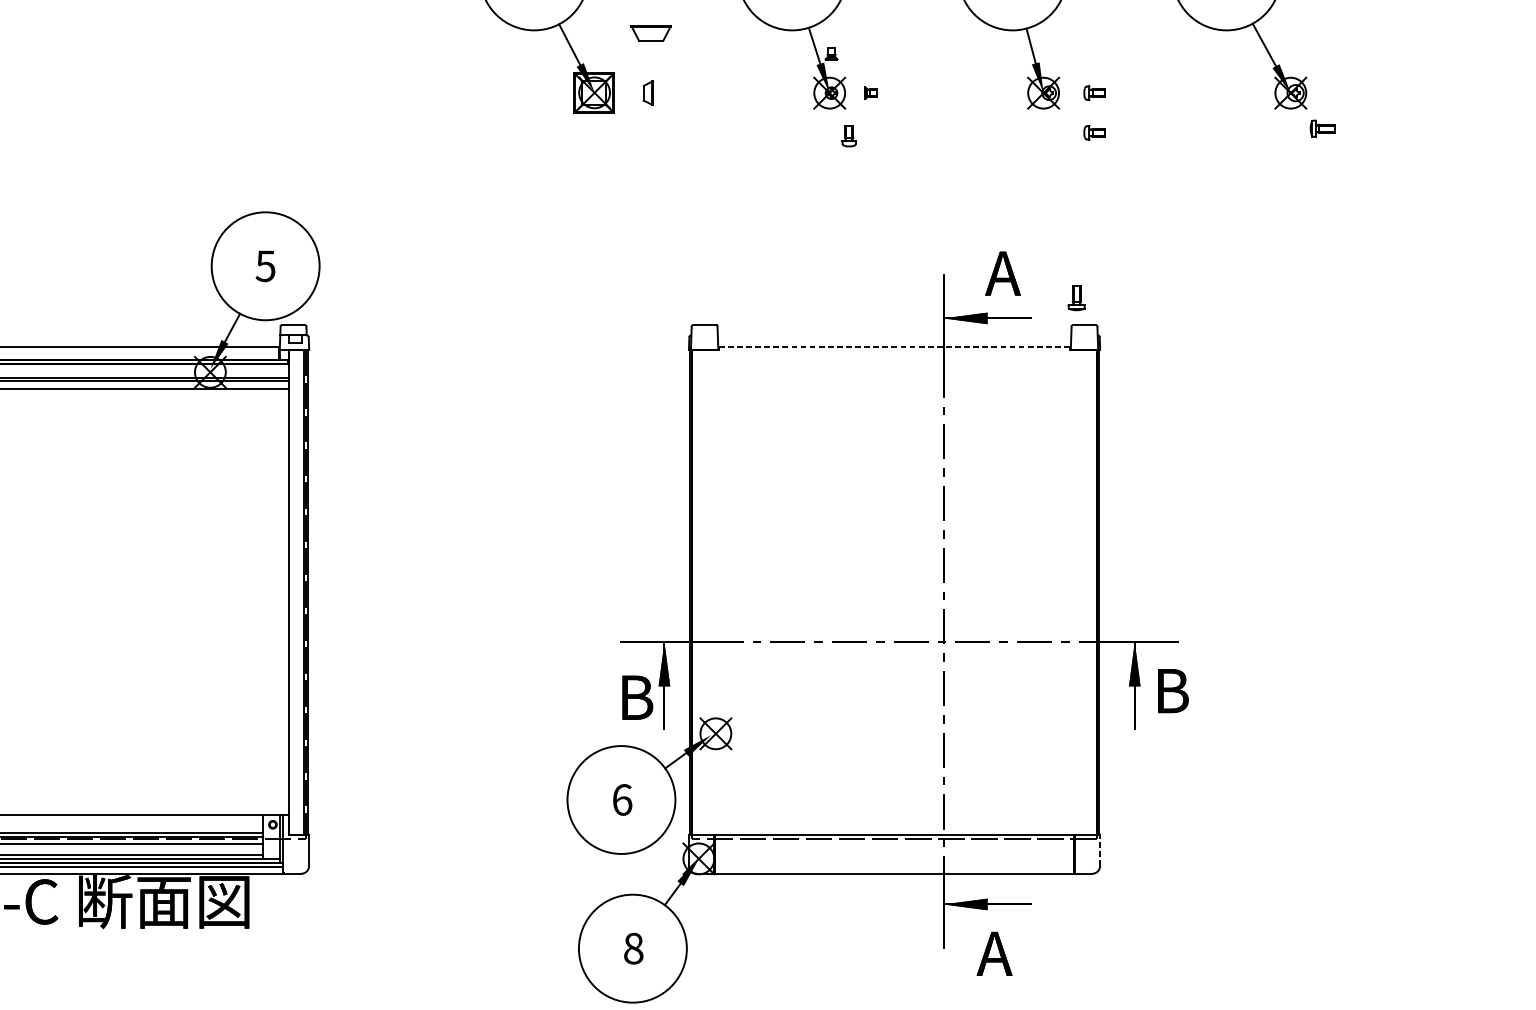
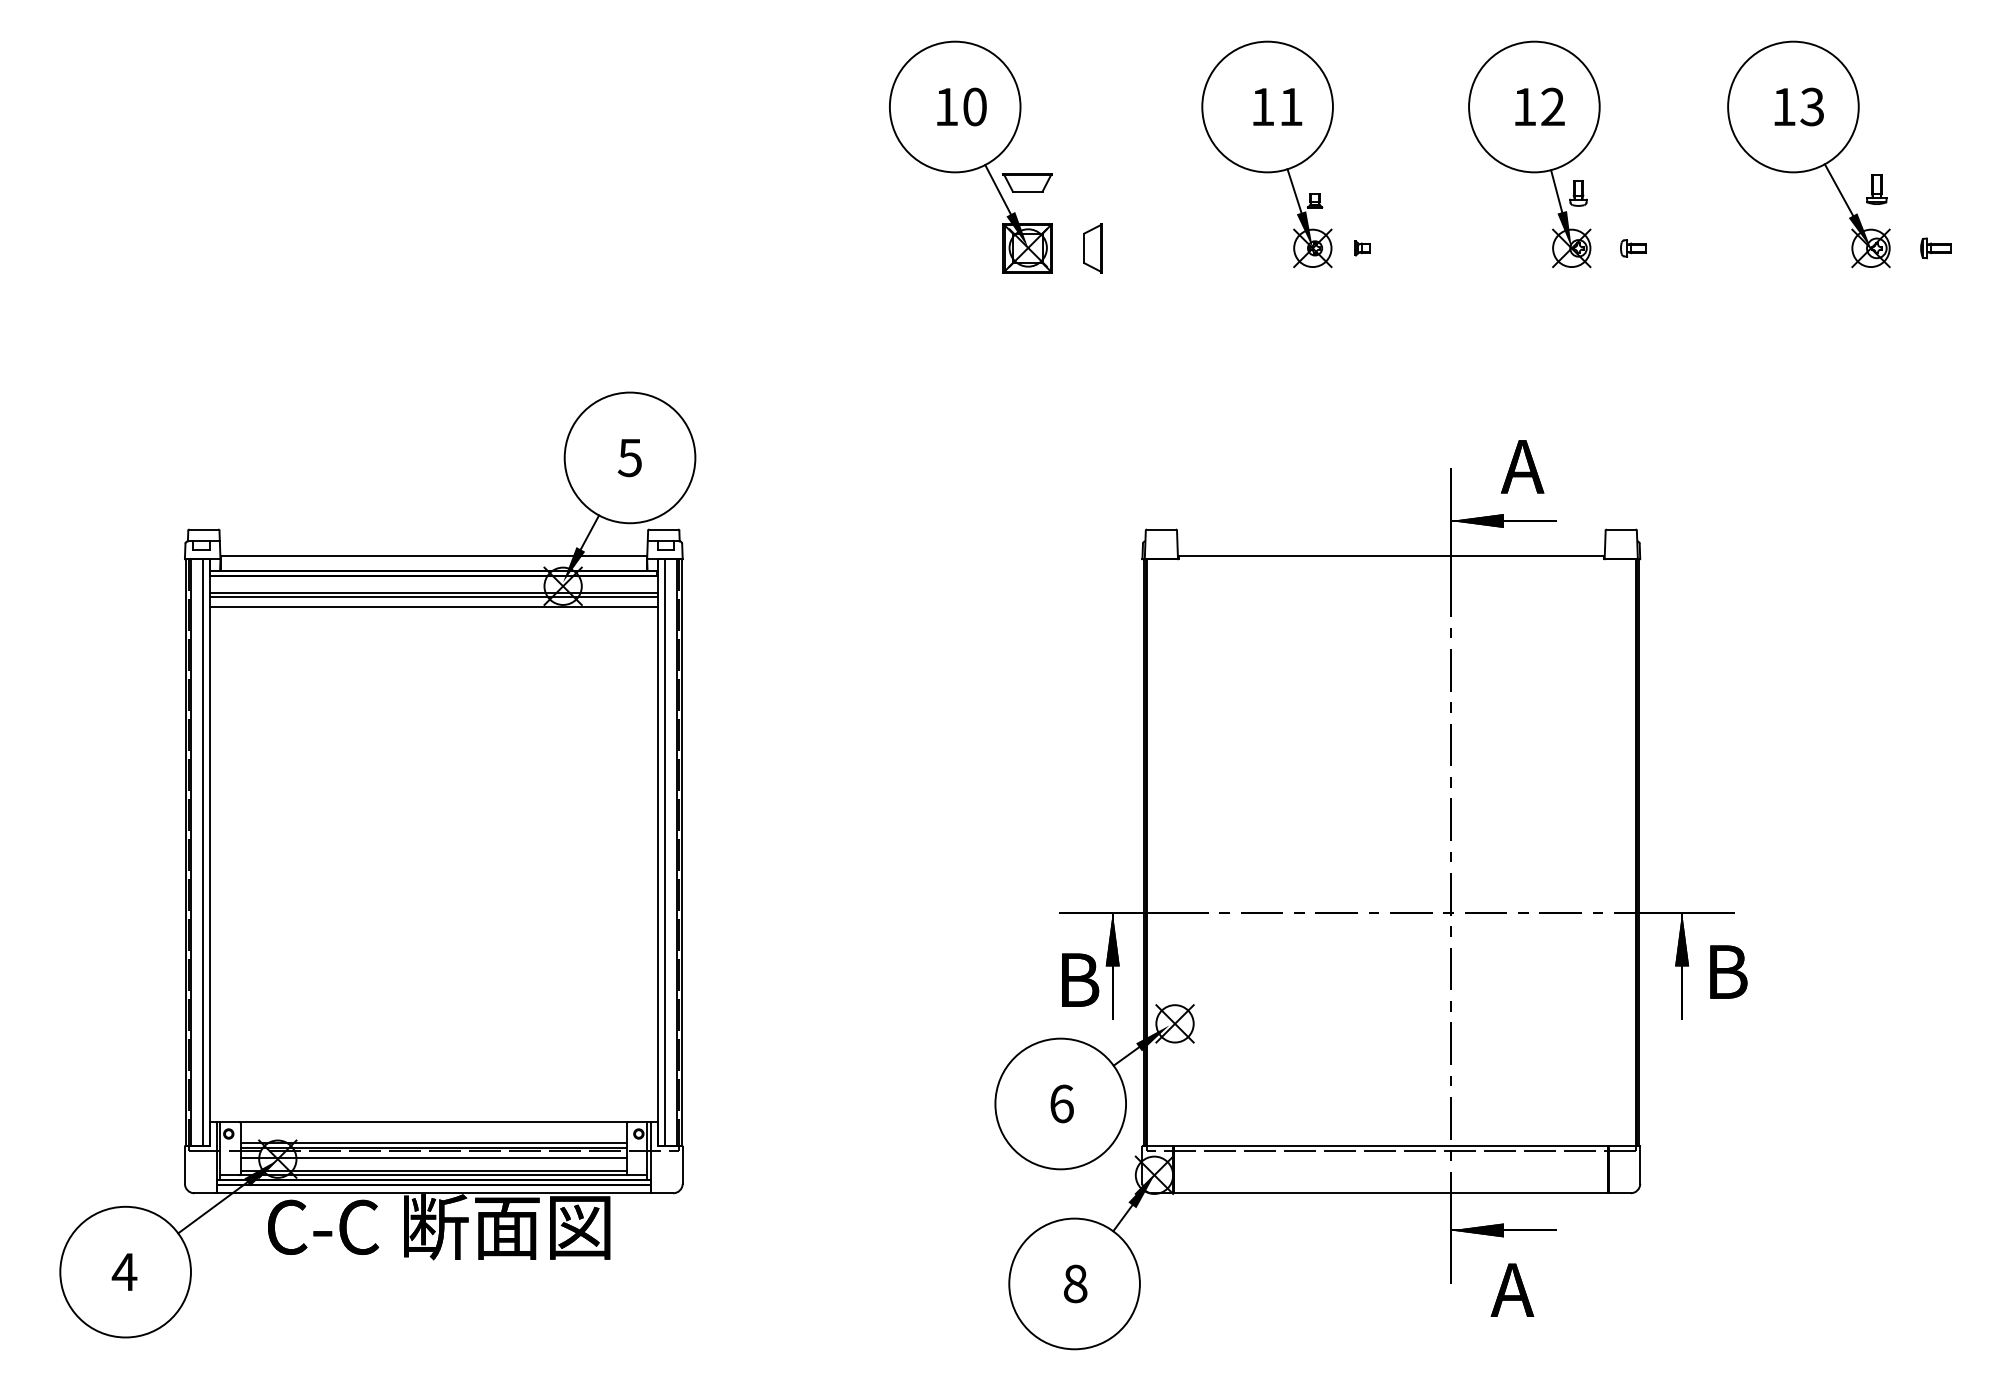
part: (650, 32) -> (1027, 182), moved
part: (647, 93) -> (1092, 248), size x1.67
part: (1322, 128) -> (1935, 248), moved
part: (1094, 132) -> (1633, 296), removed
part: (849, 136) -> (1578, 193), moved
part: (1076, 298) -> (1876, 189), moved
line: (894, 346) -> (1391, 555), dashed -> solid
line: (294, 592) -> (664, 852), added
line: (1100, 850) -> (1640, 1165), dashed -> solid

